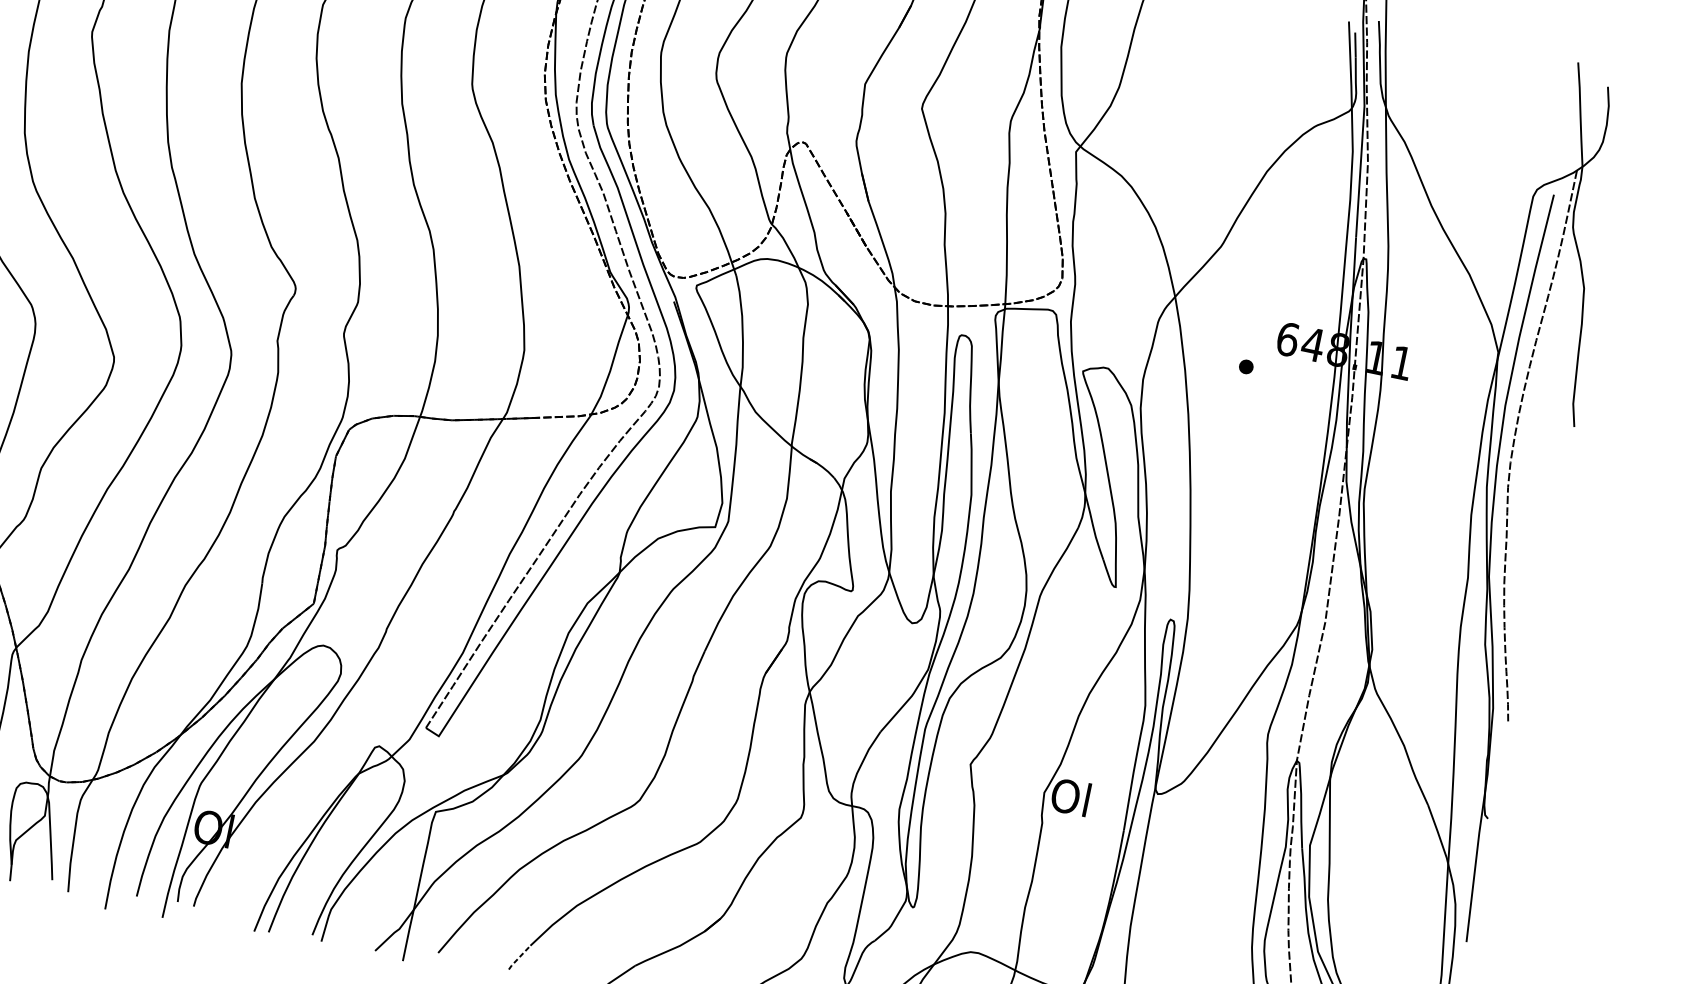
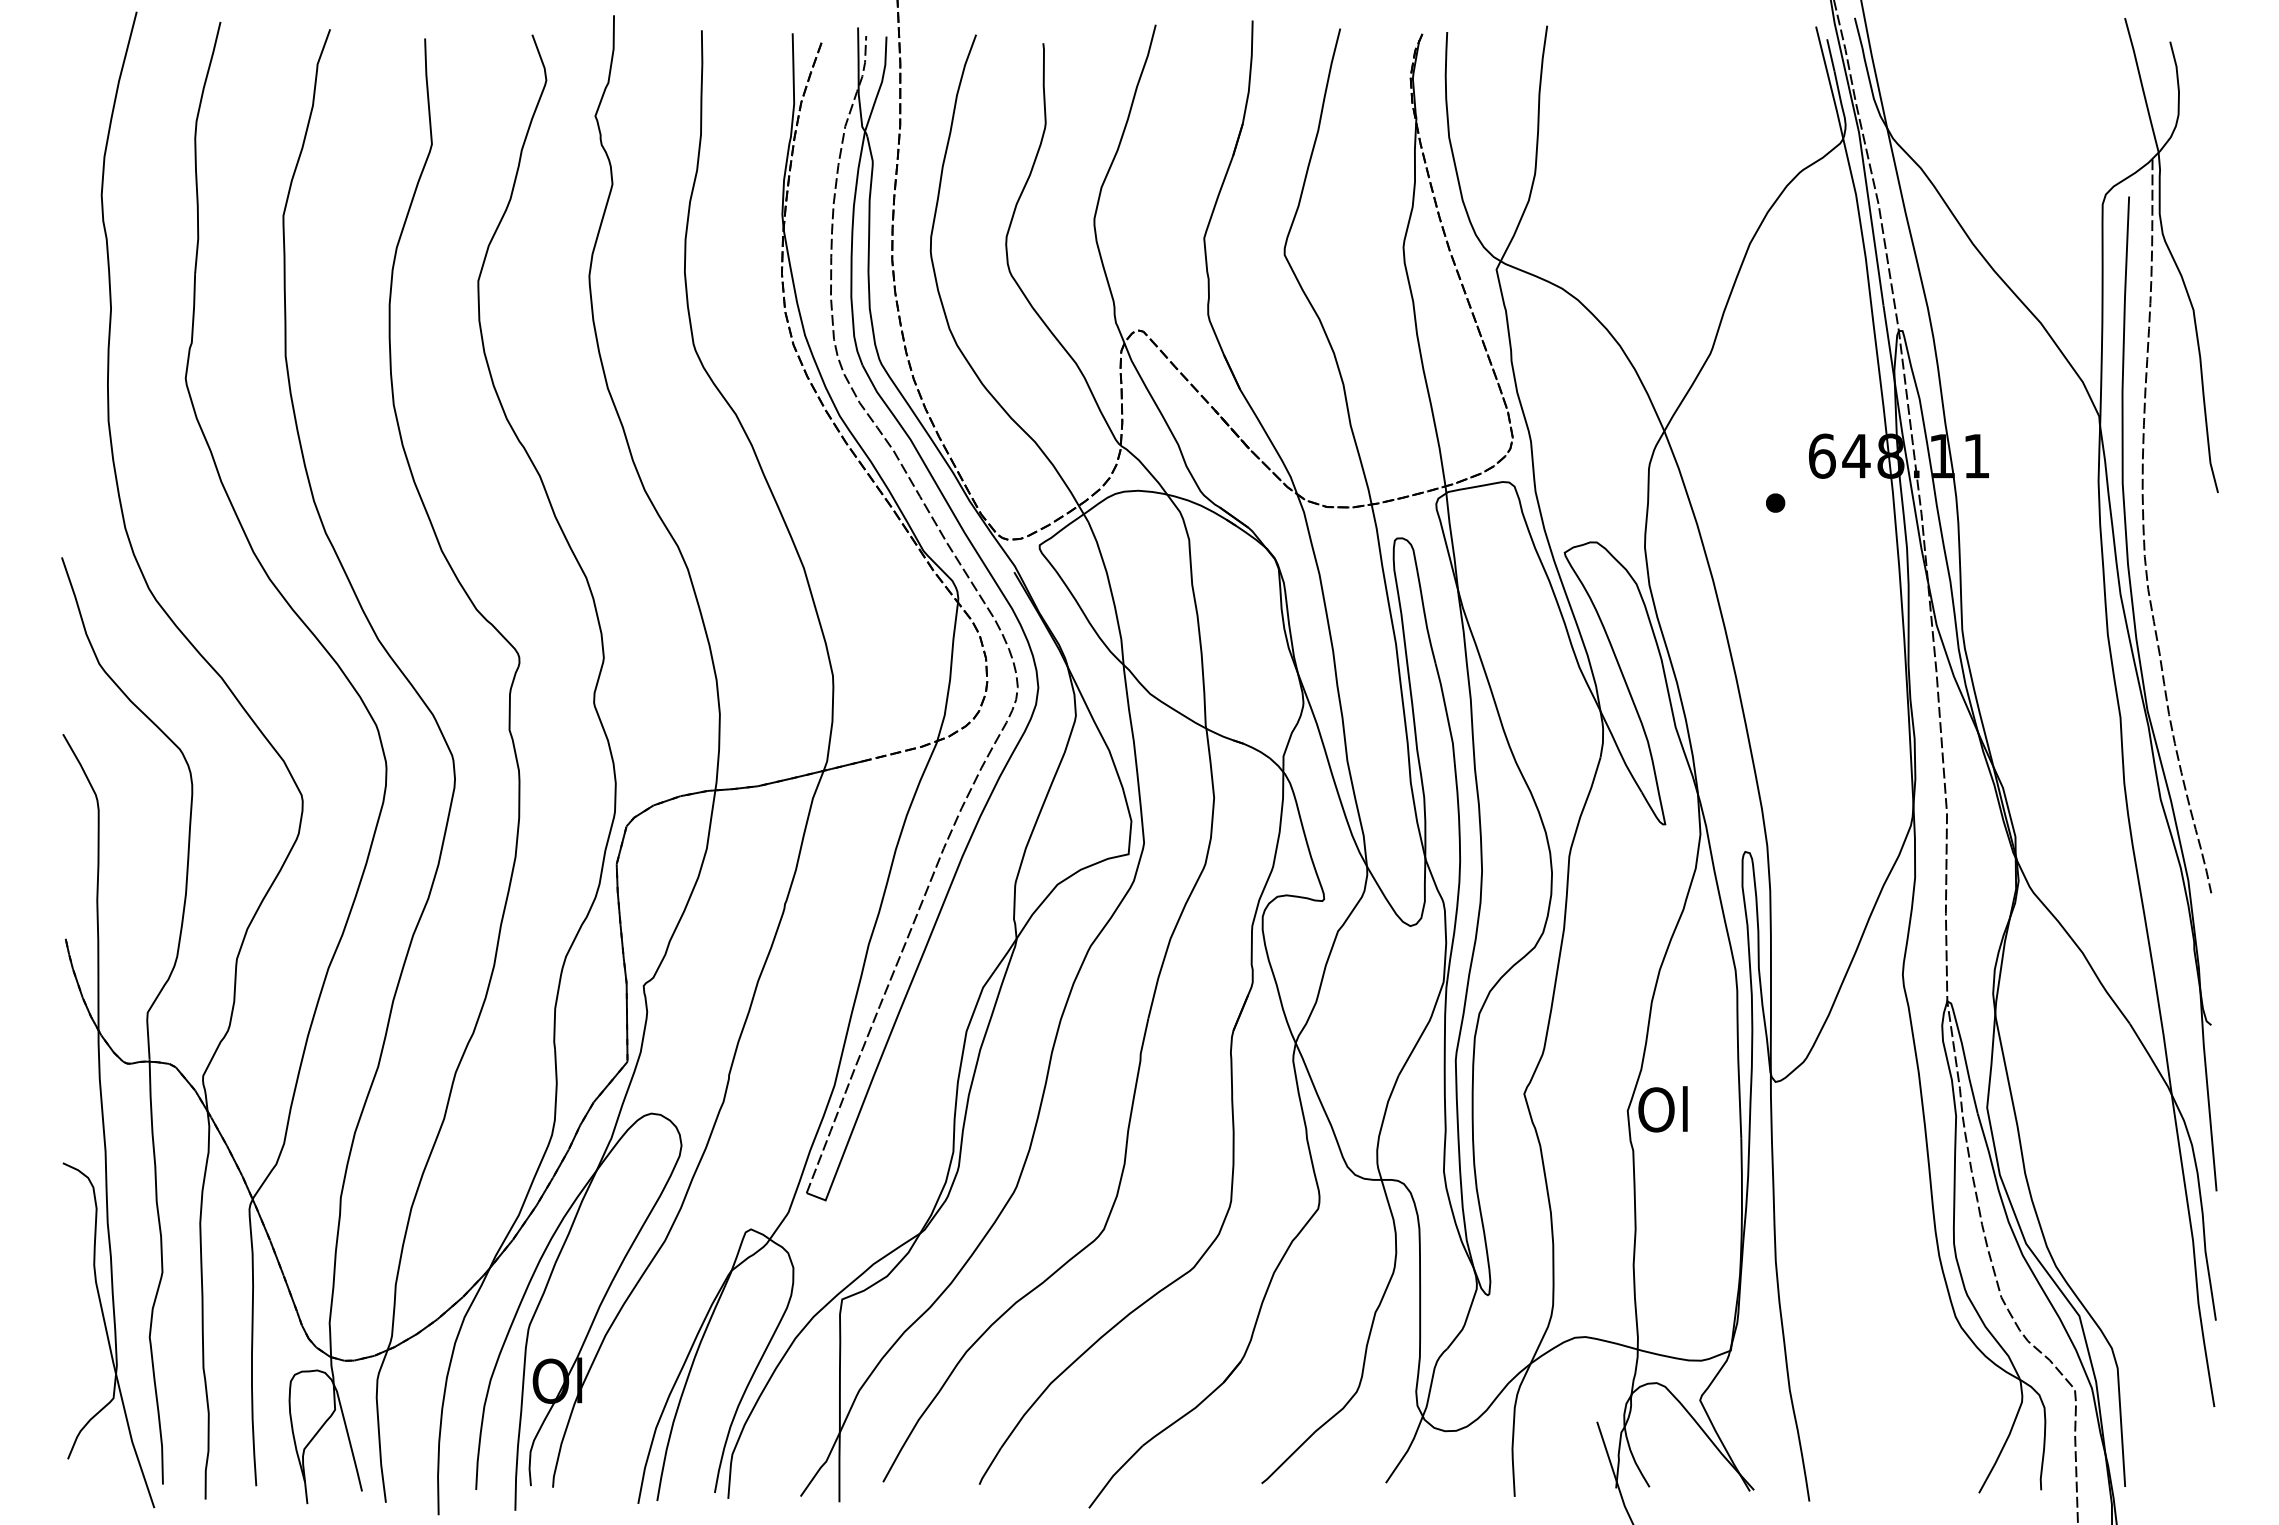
line: (519, 957) -> (989, 1466), dashed -> solid

